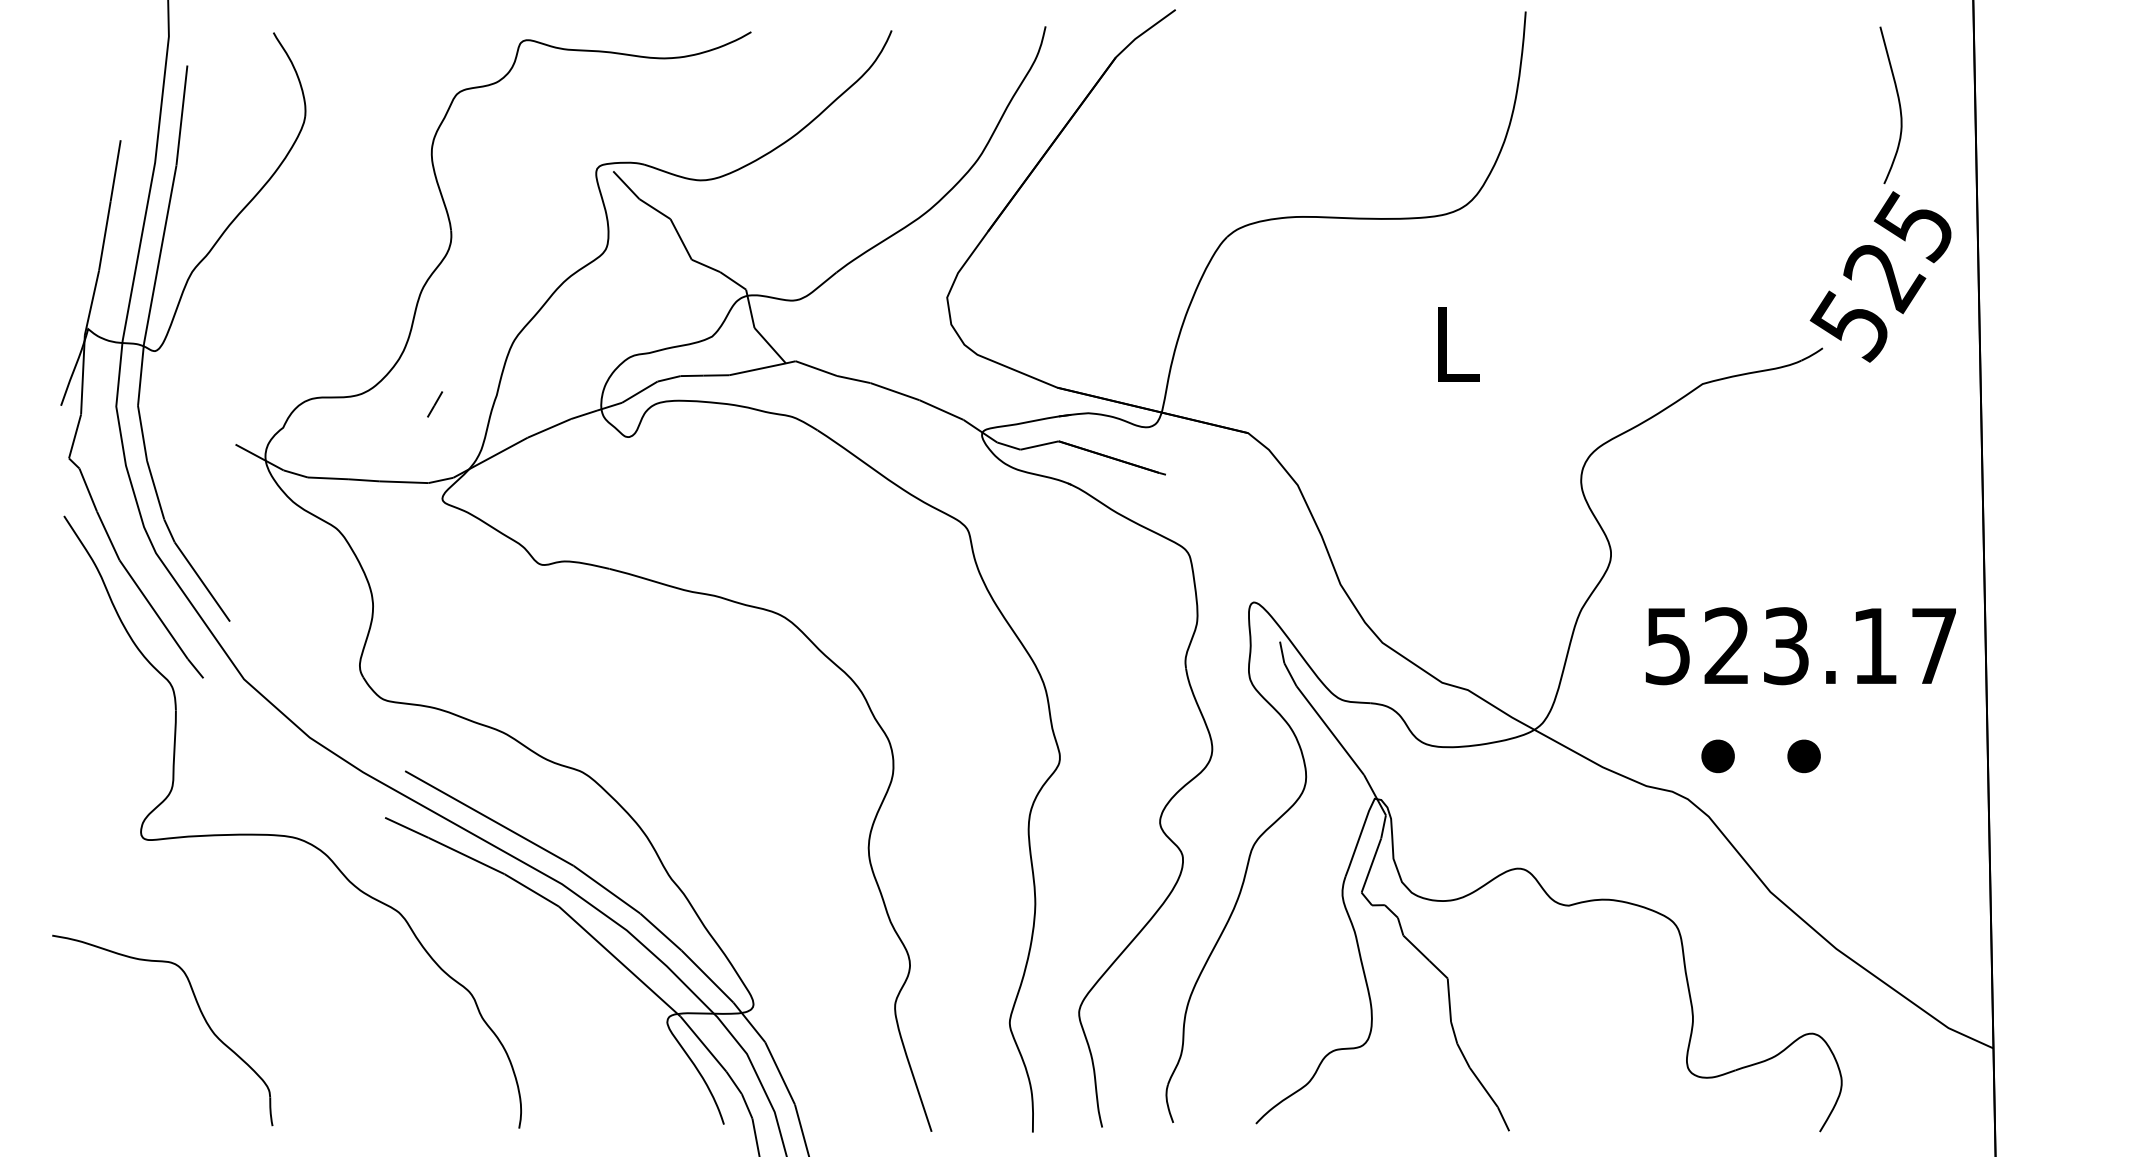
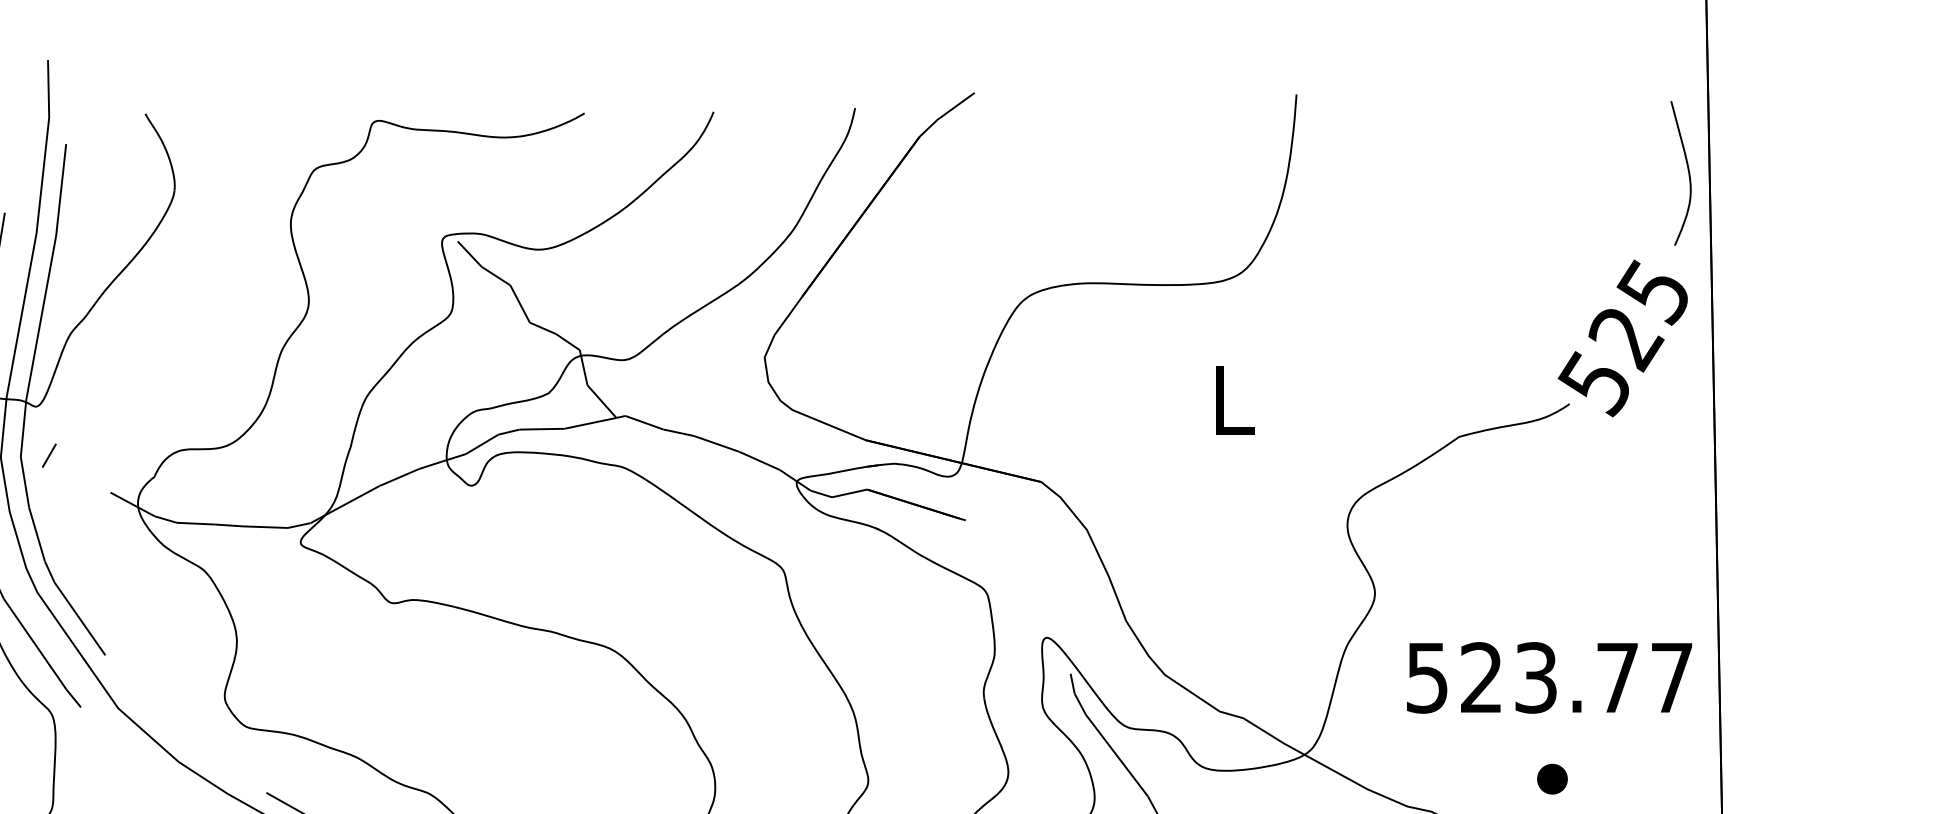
curve: (1898, 104) -> (1687, 172), moved
line: (435, 404) -> (49, 455), moved
text: (1874, 645) -> (1617, 677), 523.17 -> 523.77
part: (1717, 756) -> (1472, 779), removed

